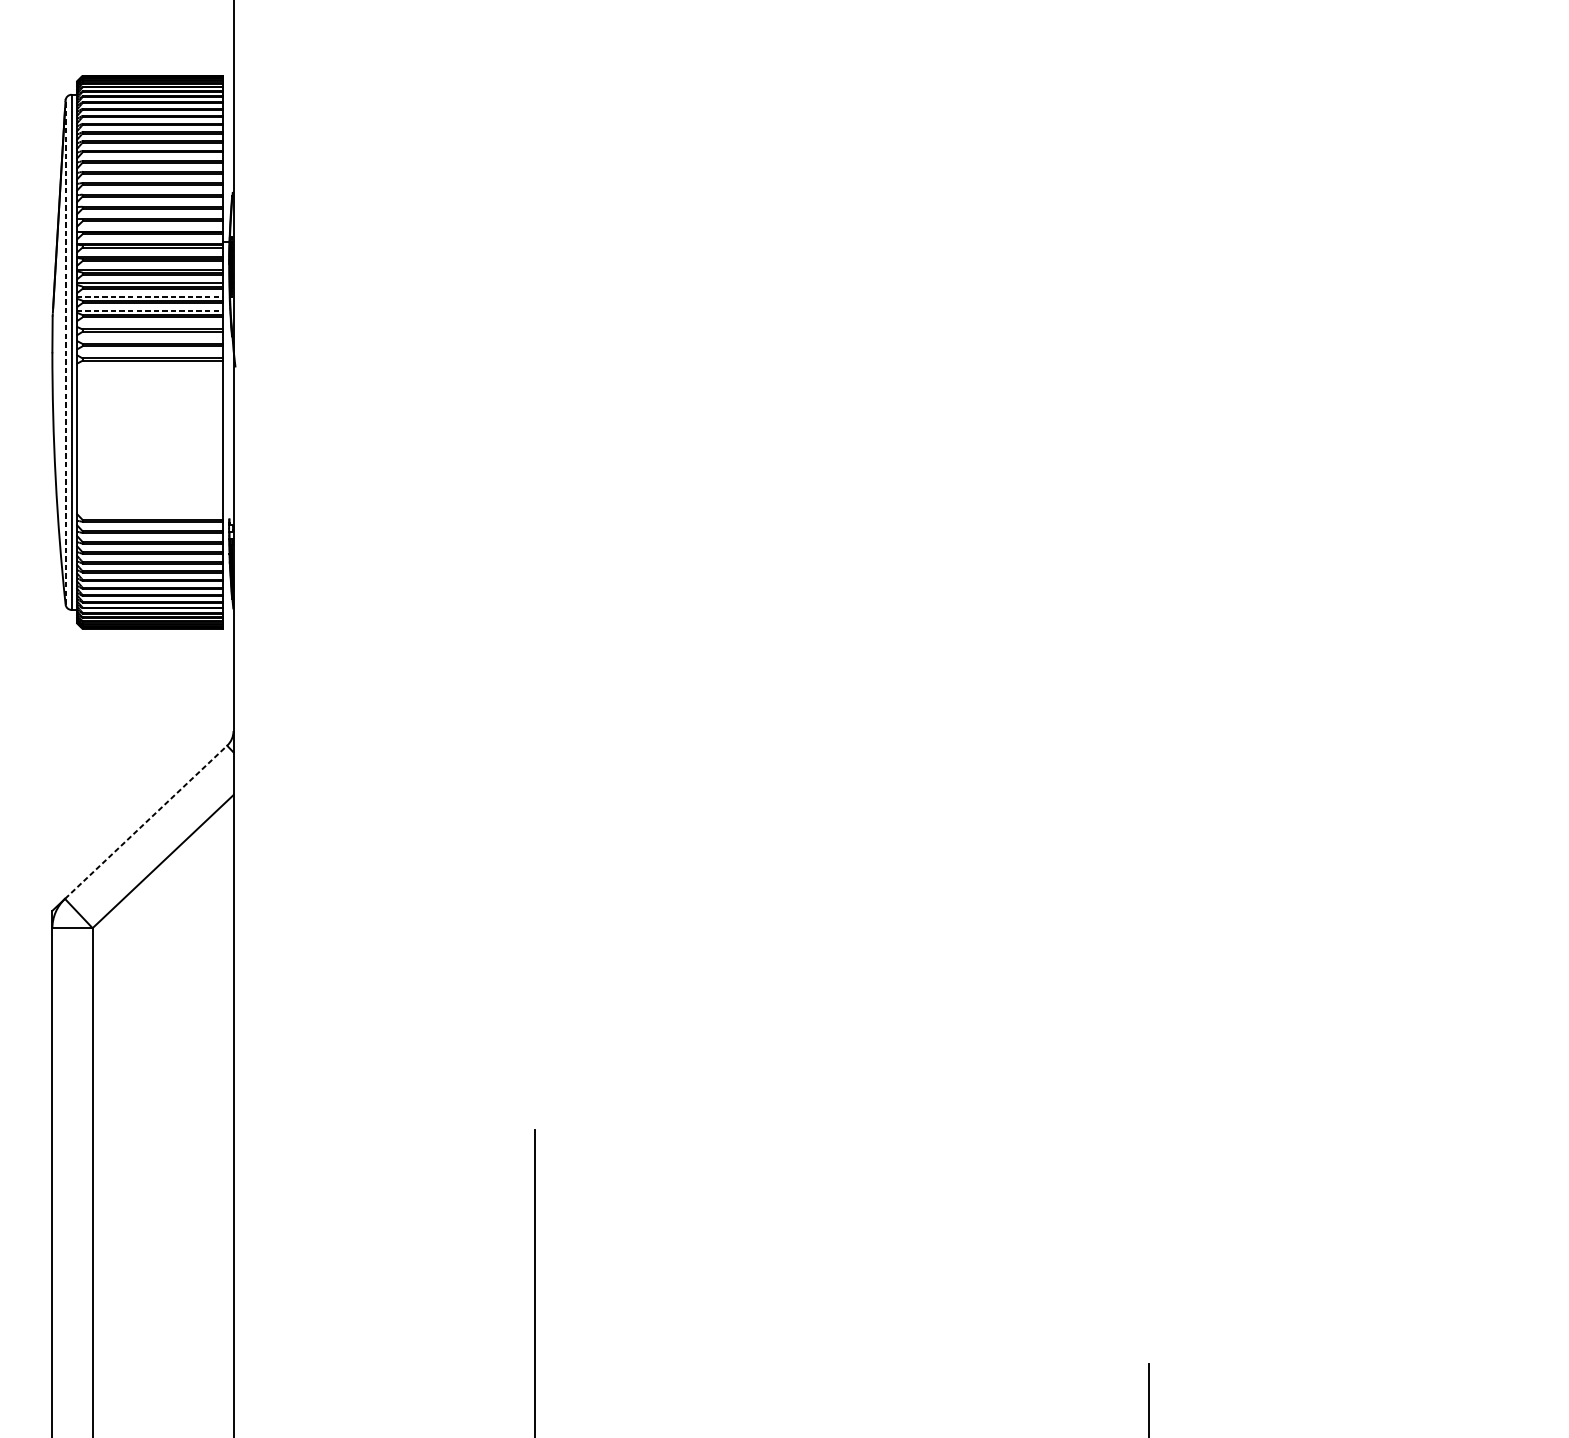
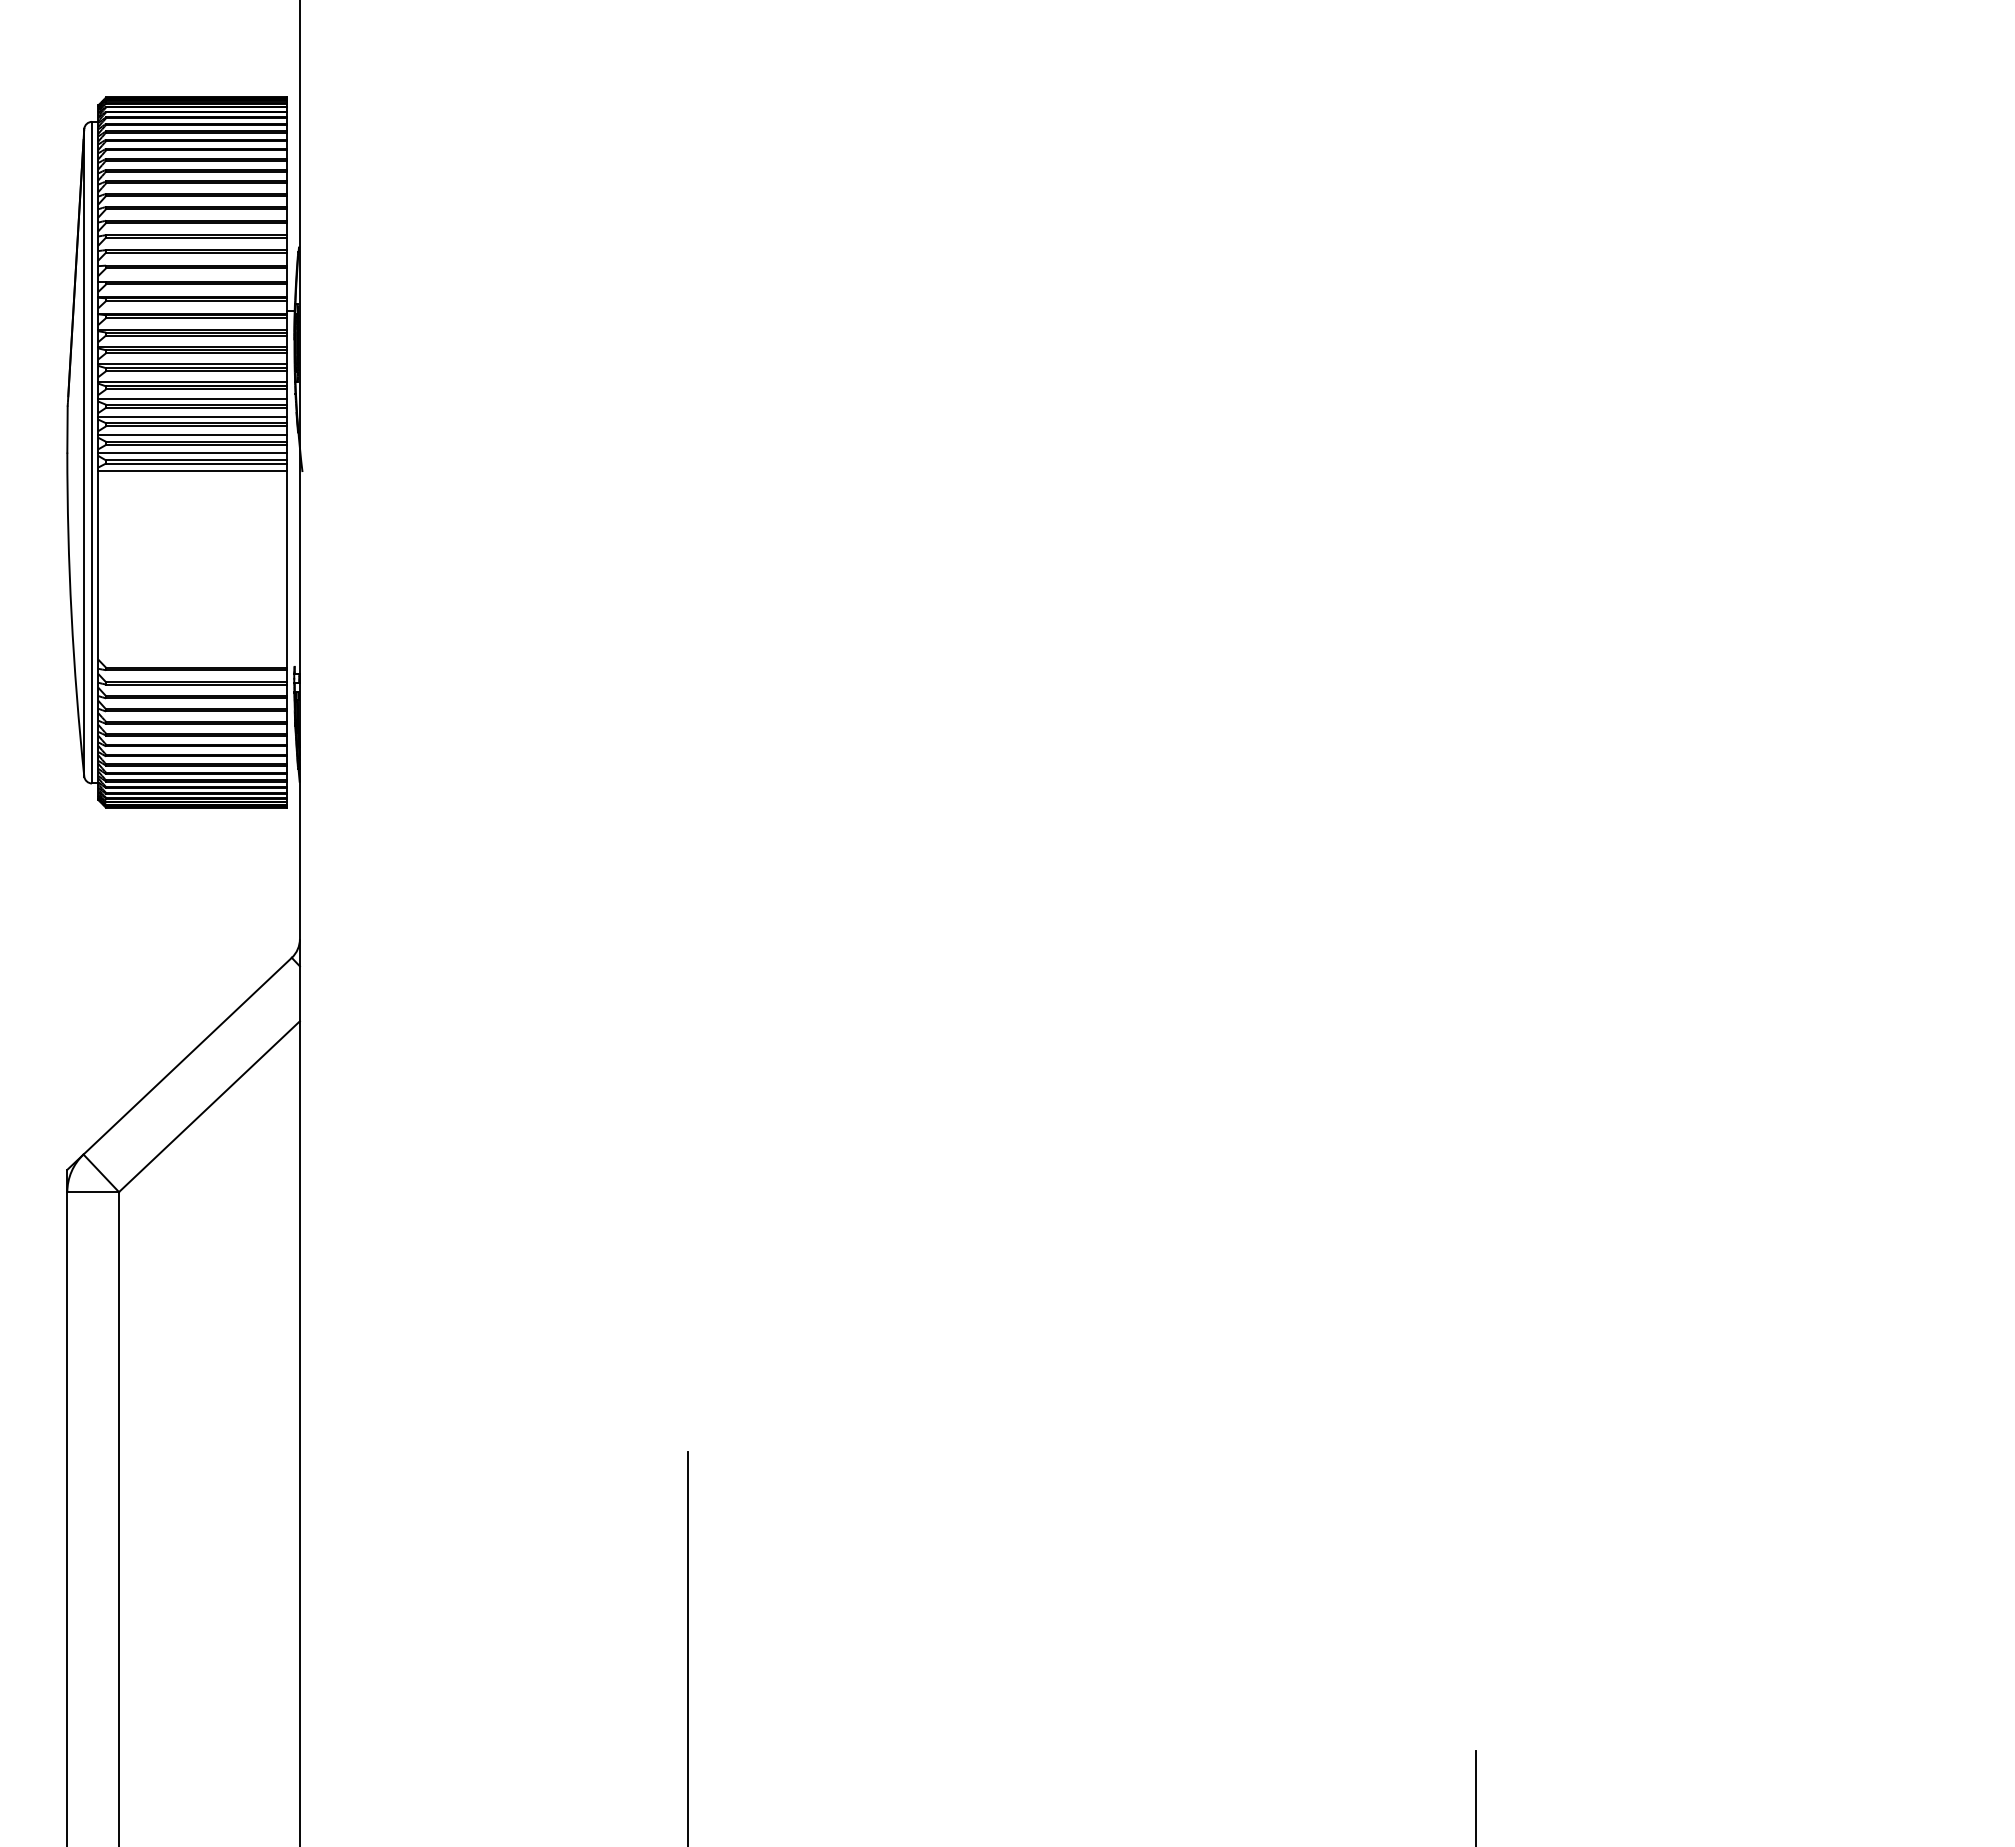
line: (150, 296) -> (193, 381), dashed -> solid
line: (150, 310) -> (193, 399), dashed -> solid
line: (149, 324) -> (192, 416), added
line: (149, 338) -> (192, 434), added
line: (65, 352) -> (84, 452), dashed -> solid
line: (149, 352) -> (192, 452), added
line: (149, 366) -> (192, 470), added
line: (146, 821) -> (188, 1055), dashed -> solid

